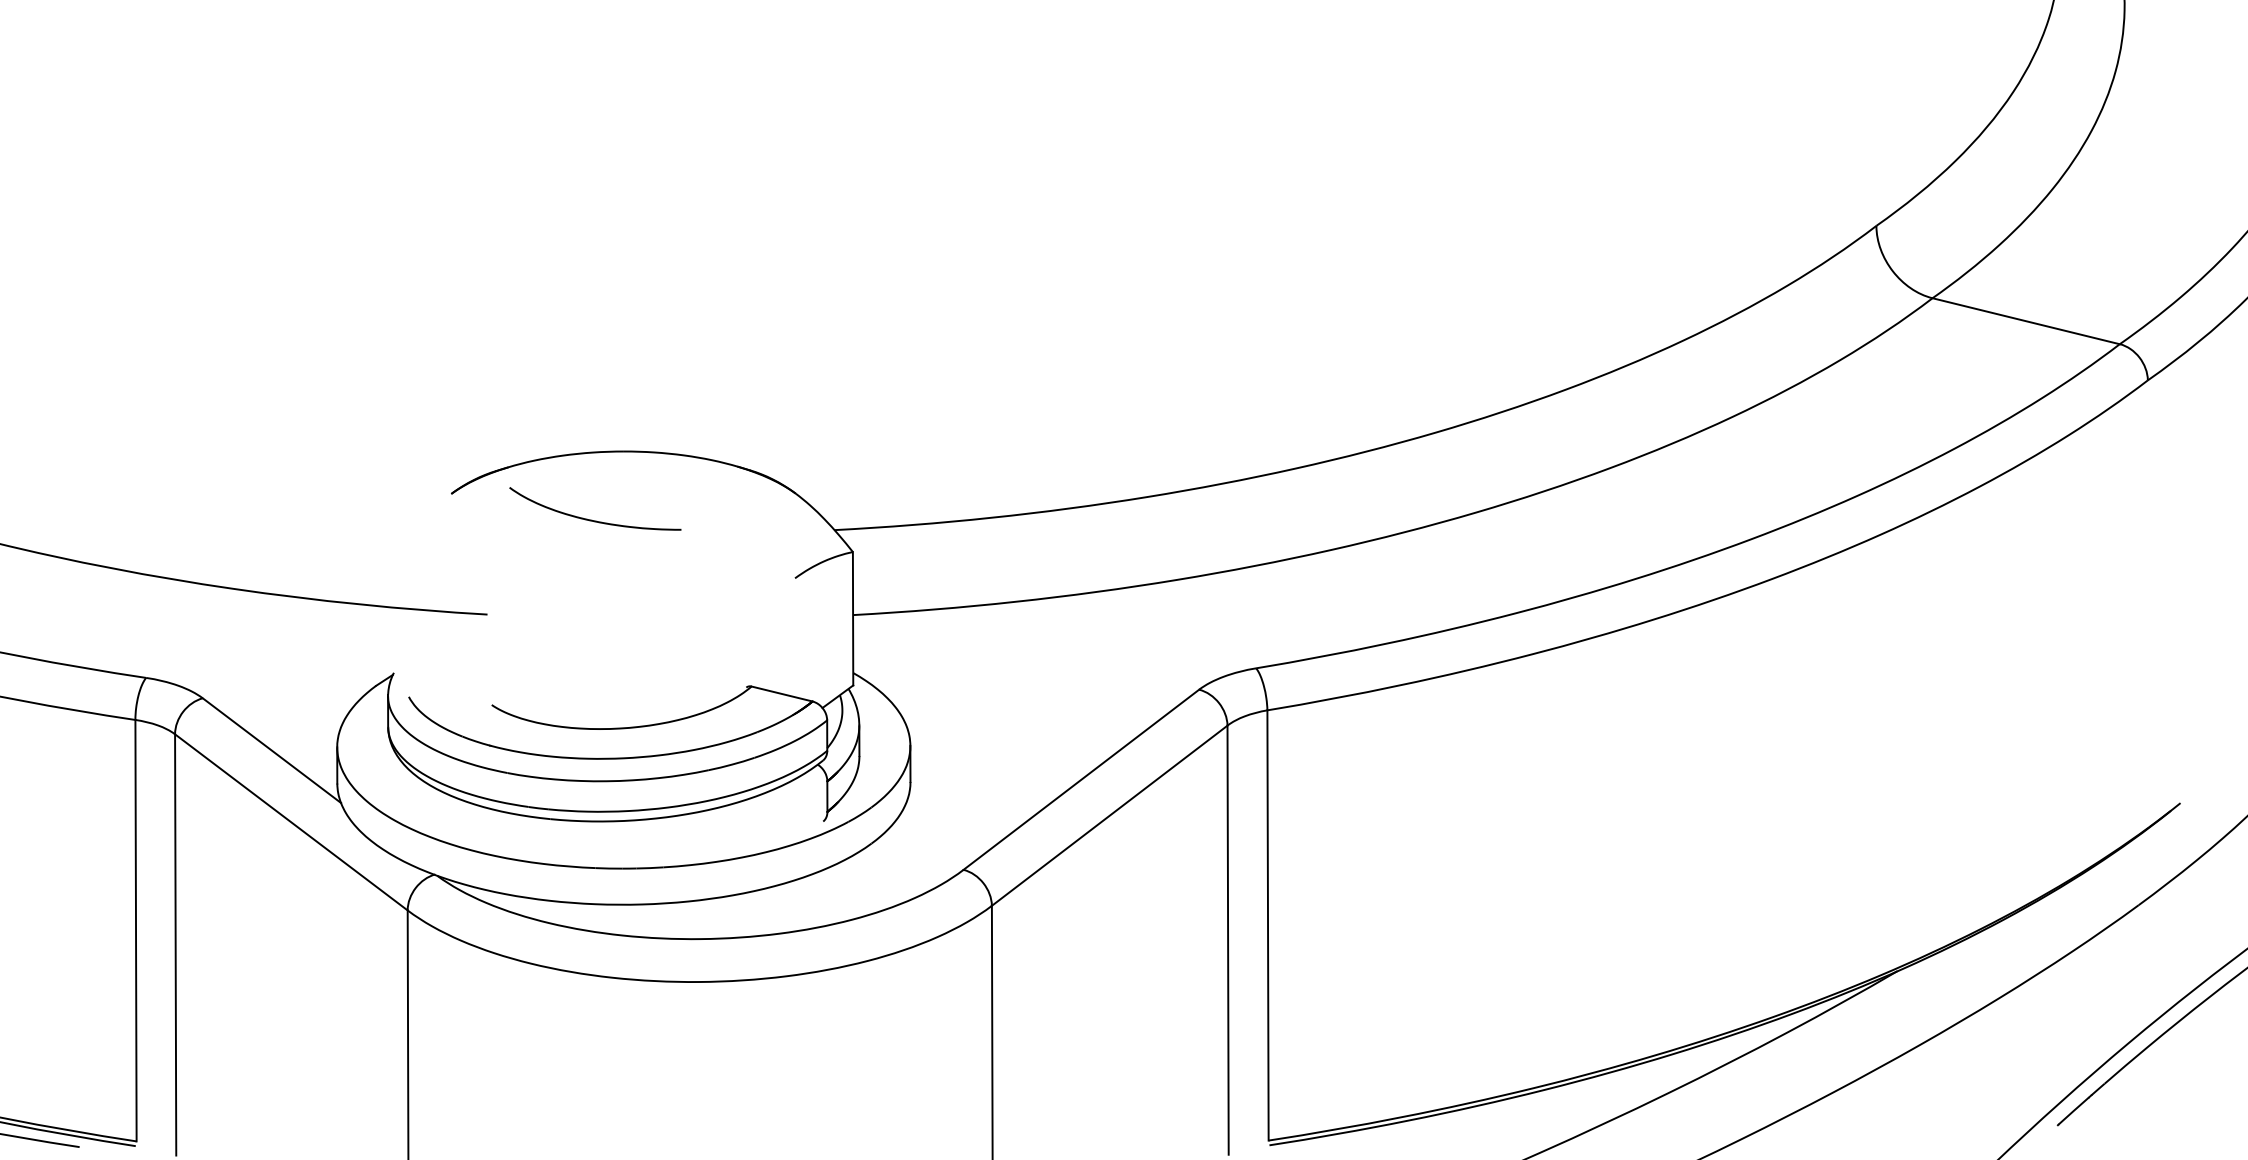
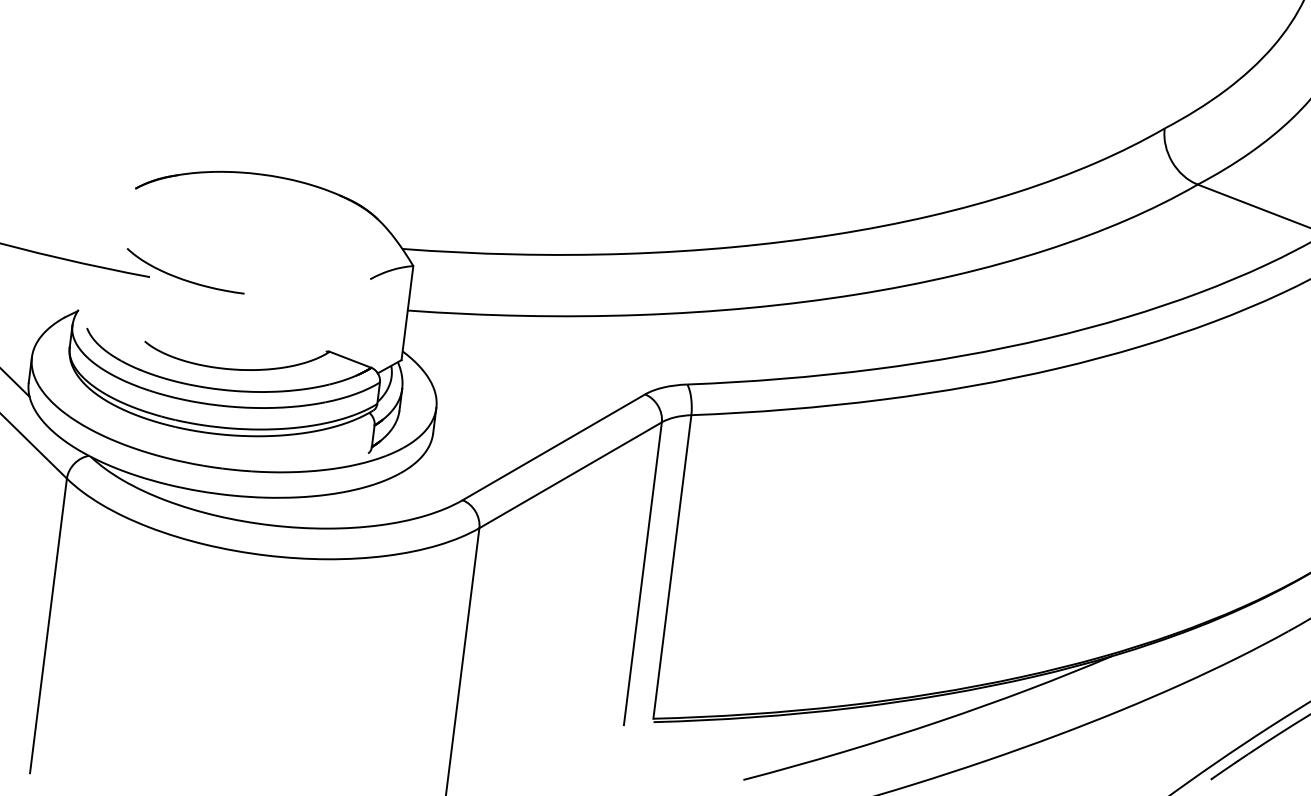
curve: (591, 519) -> (182, 278), moved

